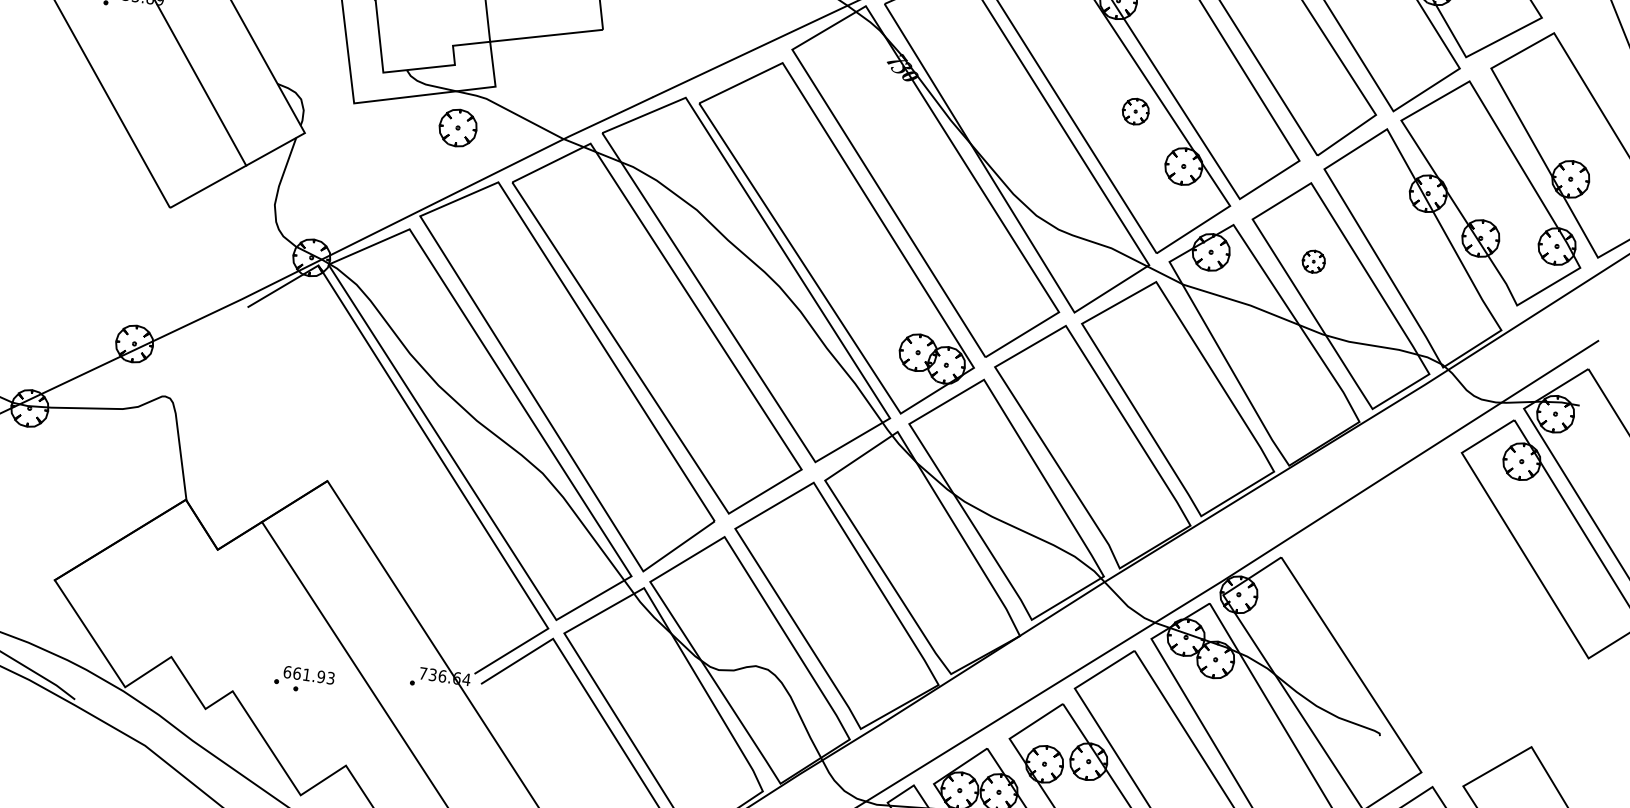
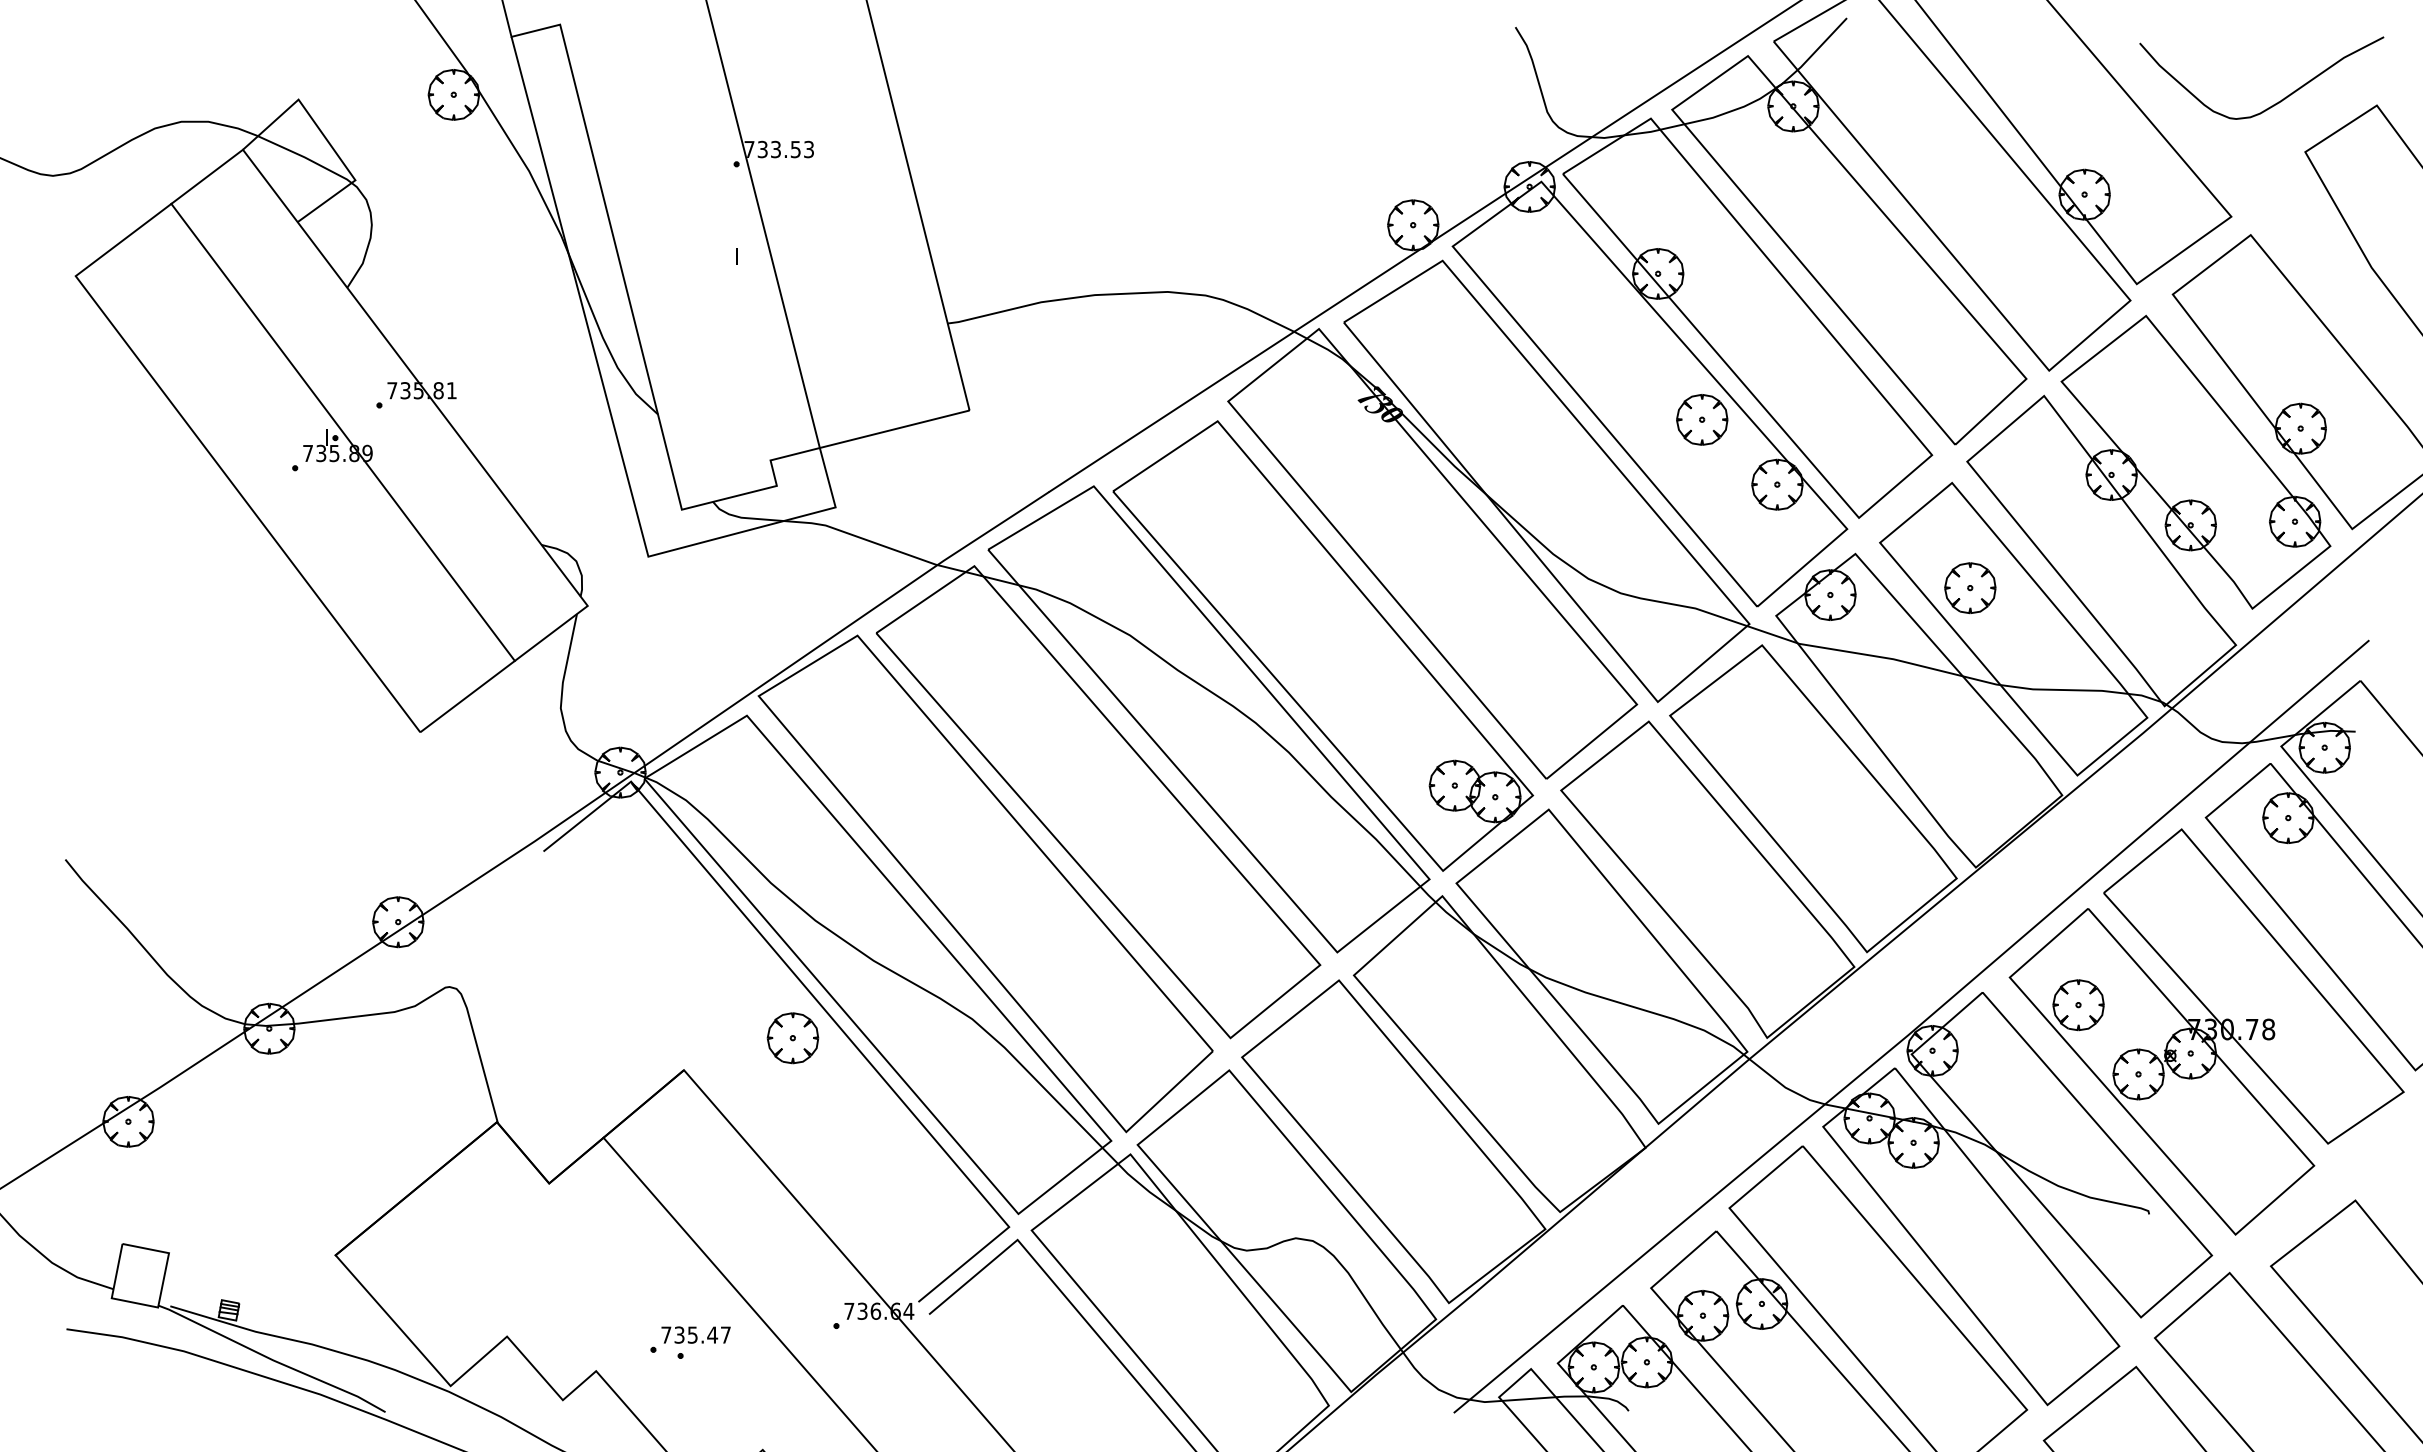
part: (1135, 111) -> (1702, 419), size x1.43
part: (457, 128) -> (792, 1038), moved
part: (1313, 261) -> (1970, 588), size x1.67
part: (1440, 608) -> (2206, 1031), added
text: (308, 674) -> (695, 1334), 661.93 -> 735.47

